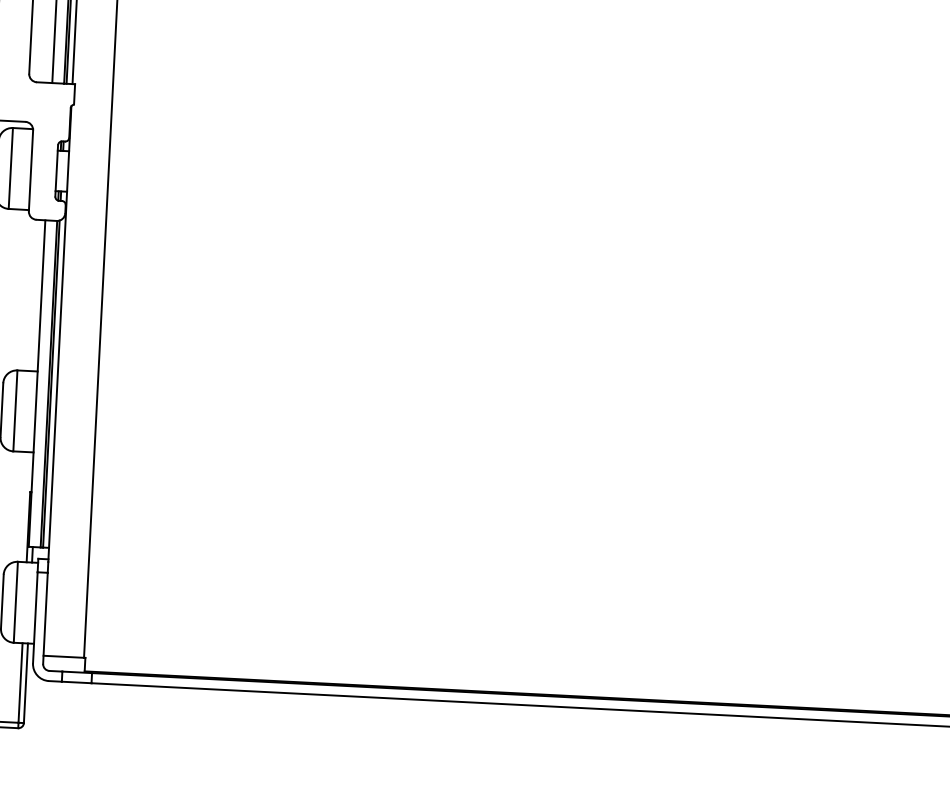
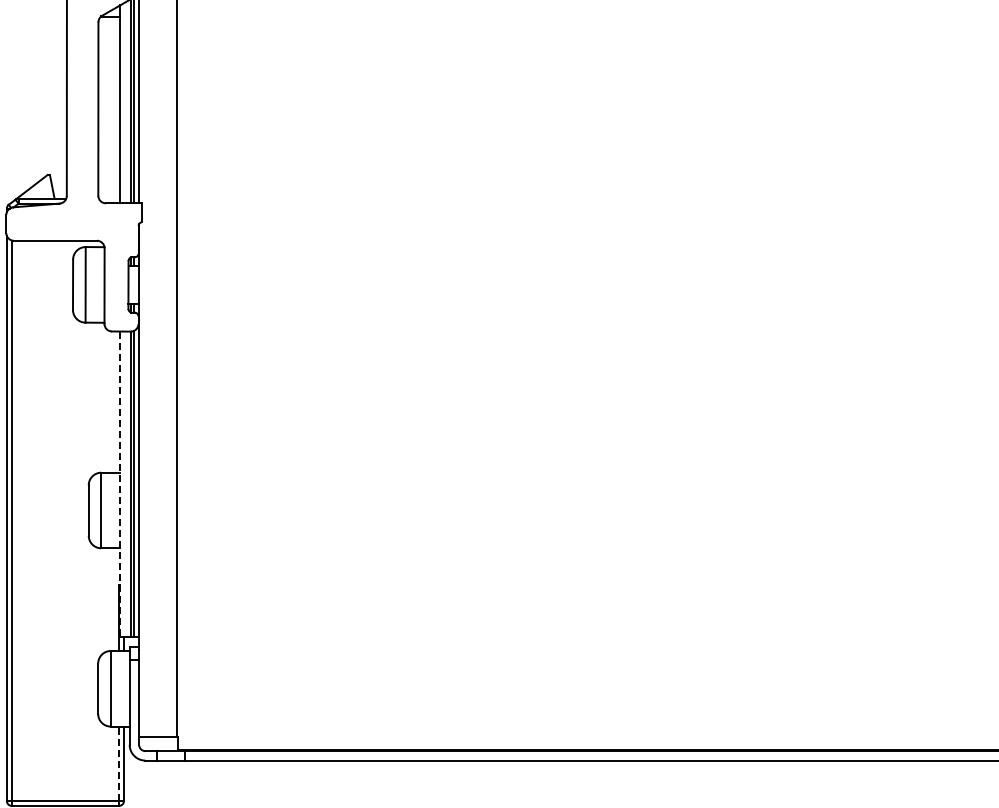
line: (37, 384) -> (120, 484), solid -> dashed
line: (20, 682) -> (118, 763), solid -> dashed

